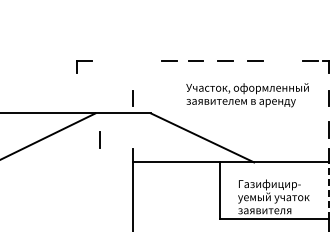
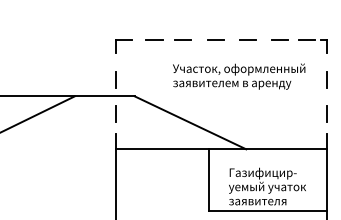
line: (285, 60) -> (280, 39), added
part: (84, 66) -> (123, 45), moved
line: (99, 139) -> (114, 113), moved
line: (328, 190) -> (326, 179), dashed -> solid

